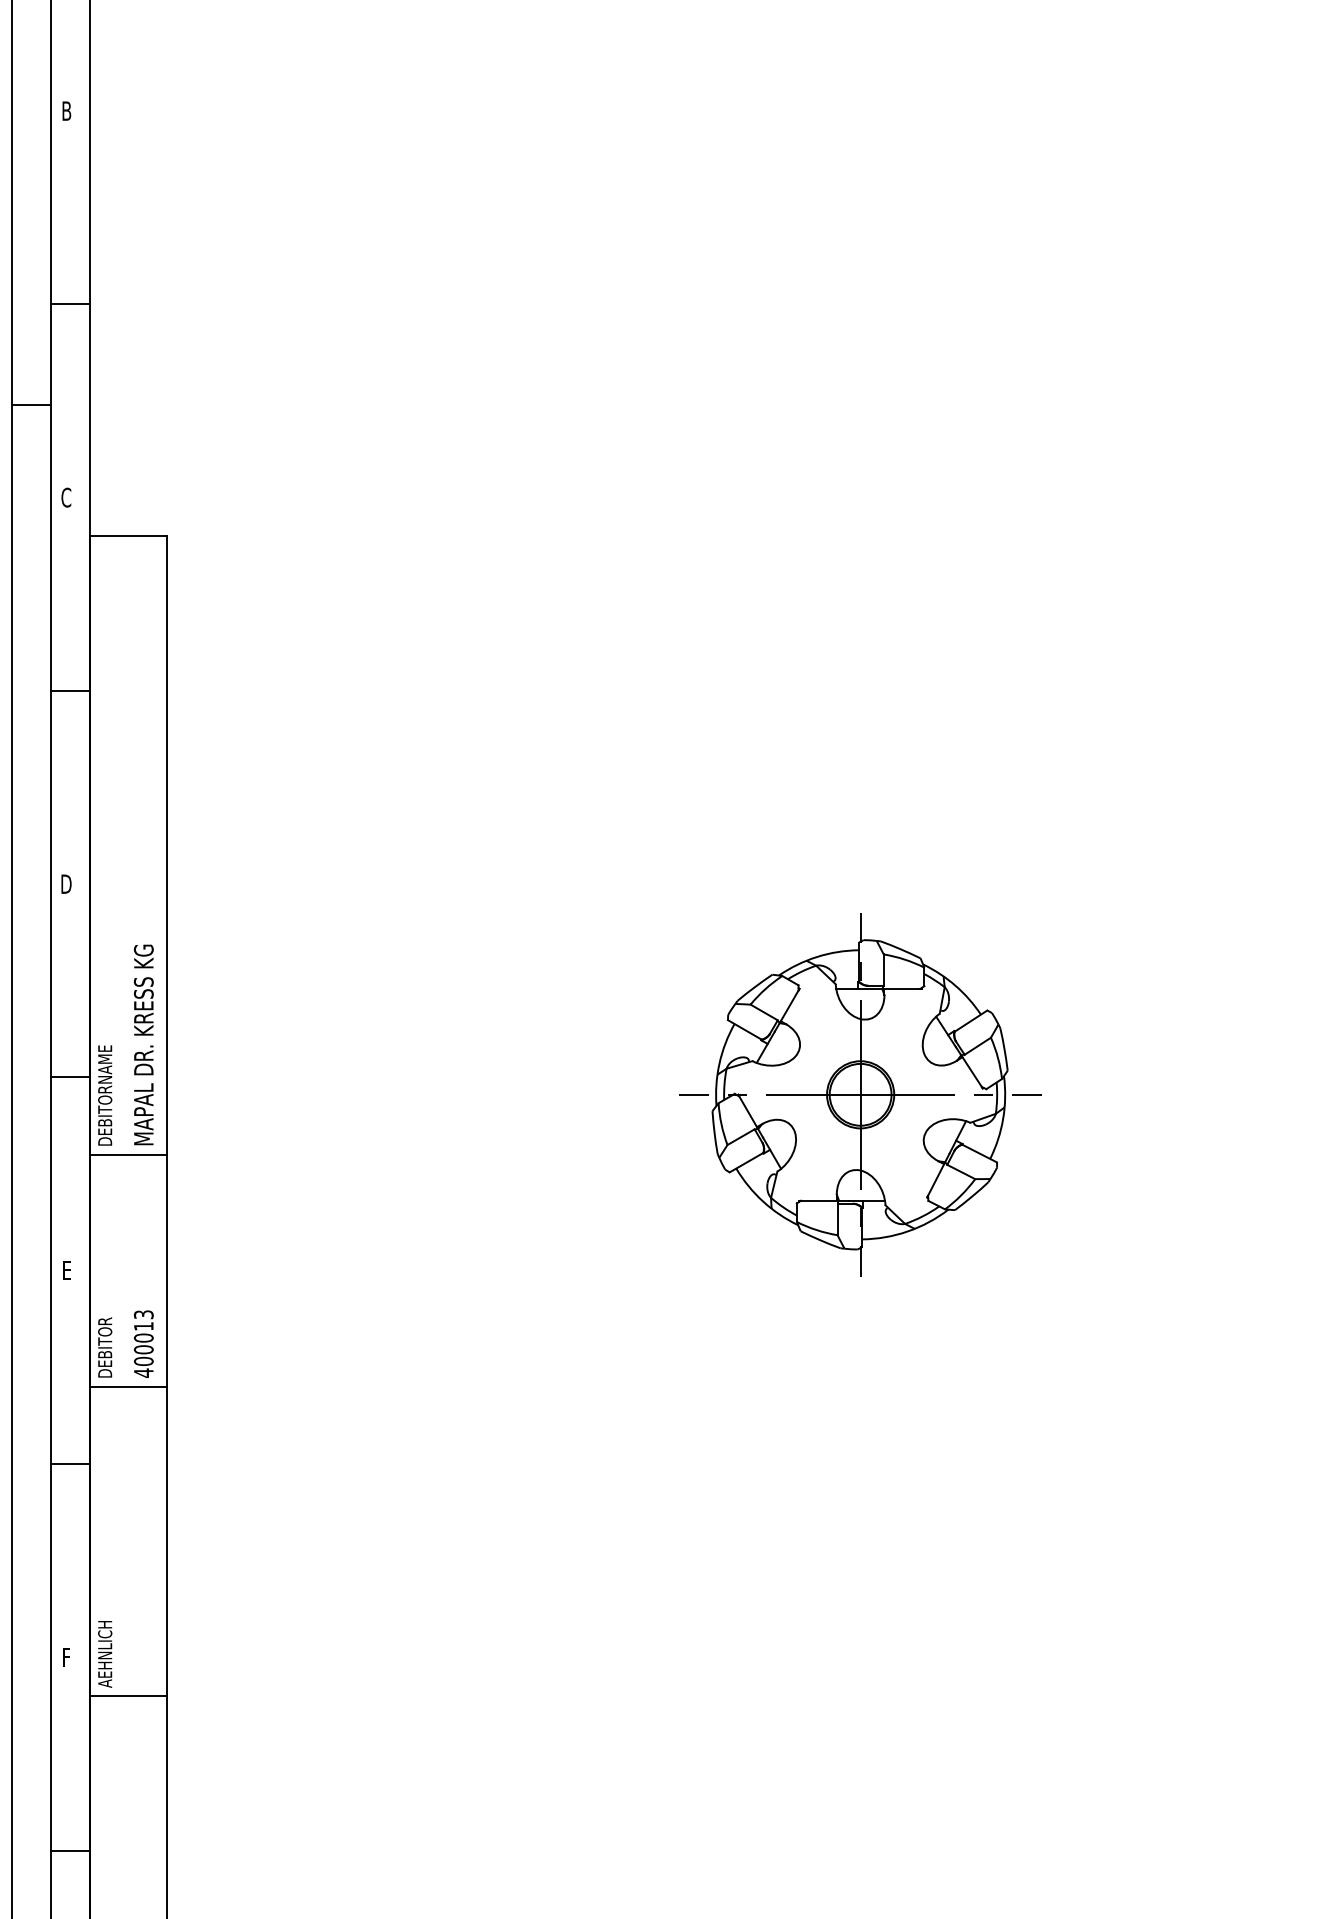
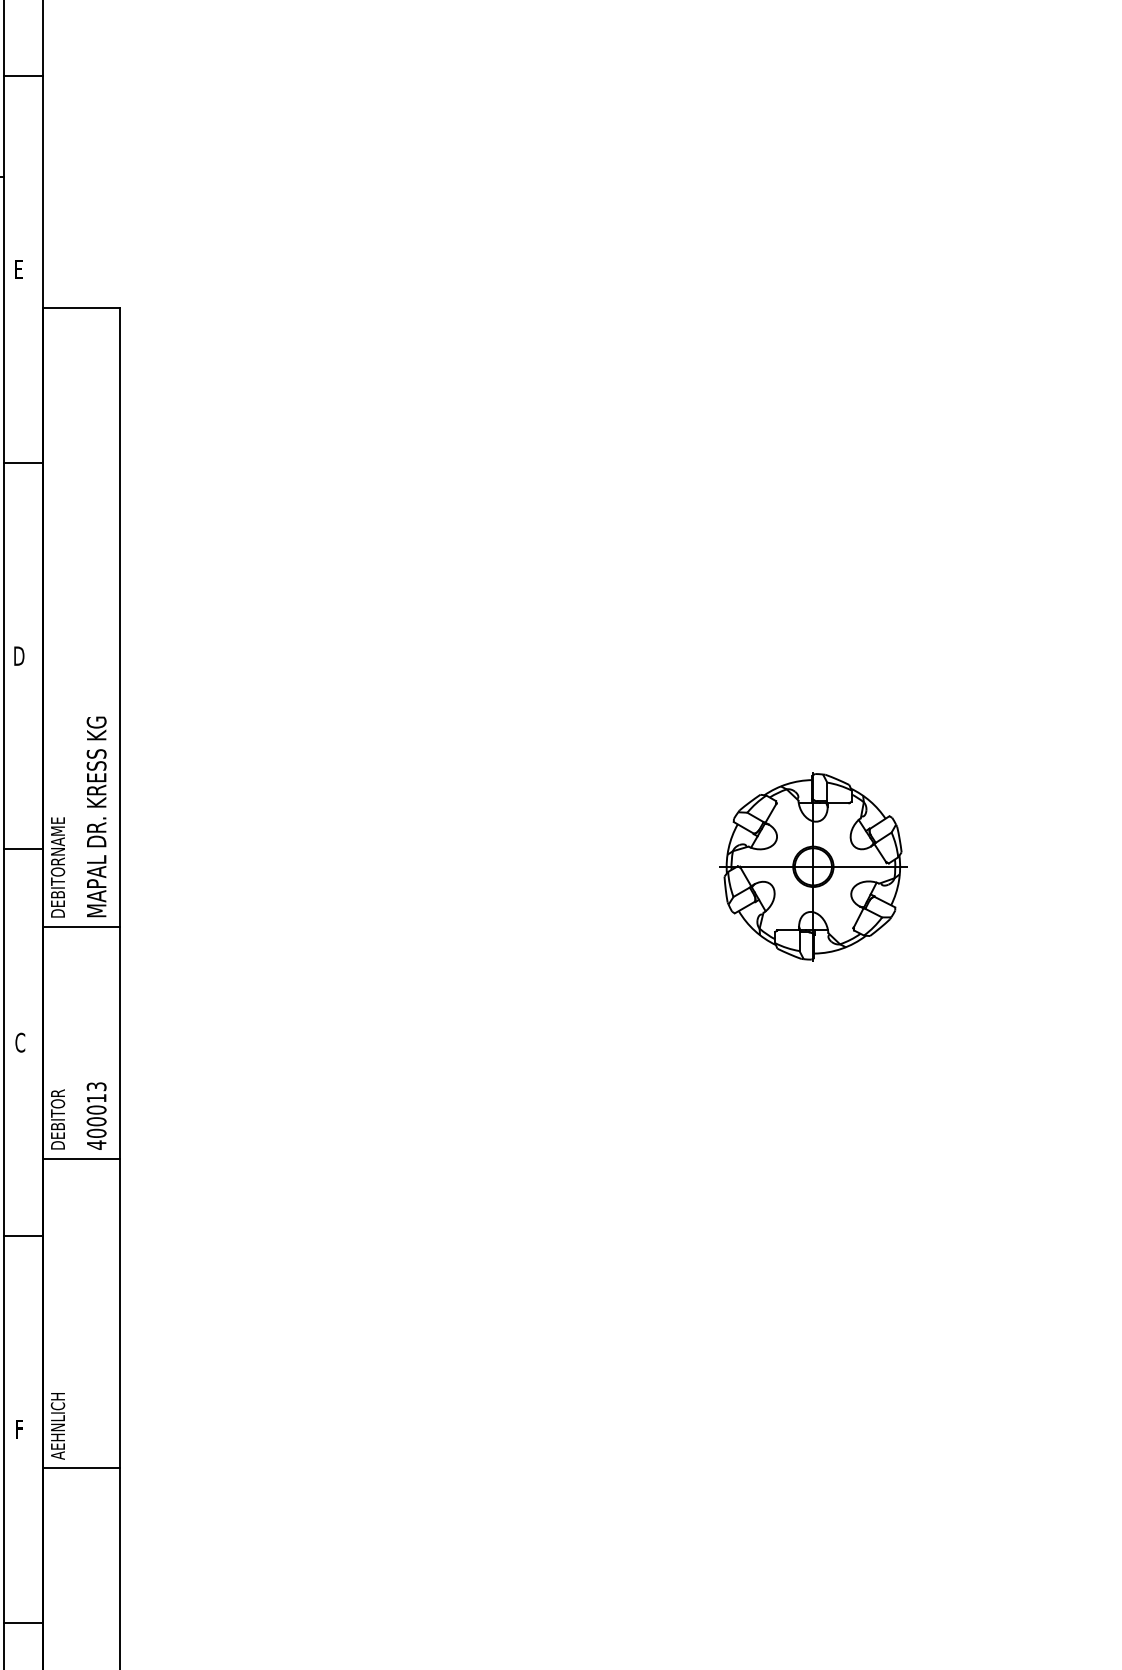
text: (66, 497) -> (19, 269), C -> E
part: (860, 1094) -> (813, 866), size x0.6
text: (67, 1270) -> (20, 1042), E -> C

